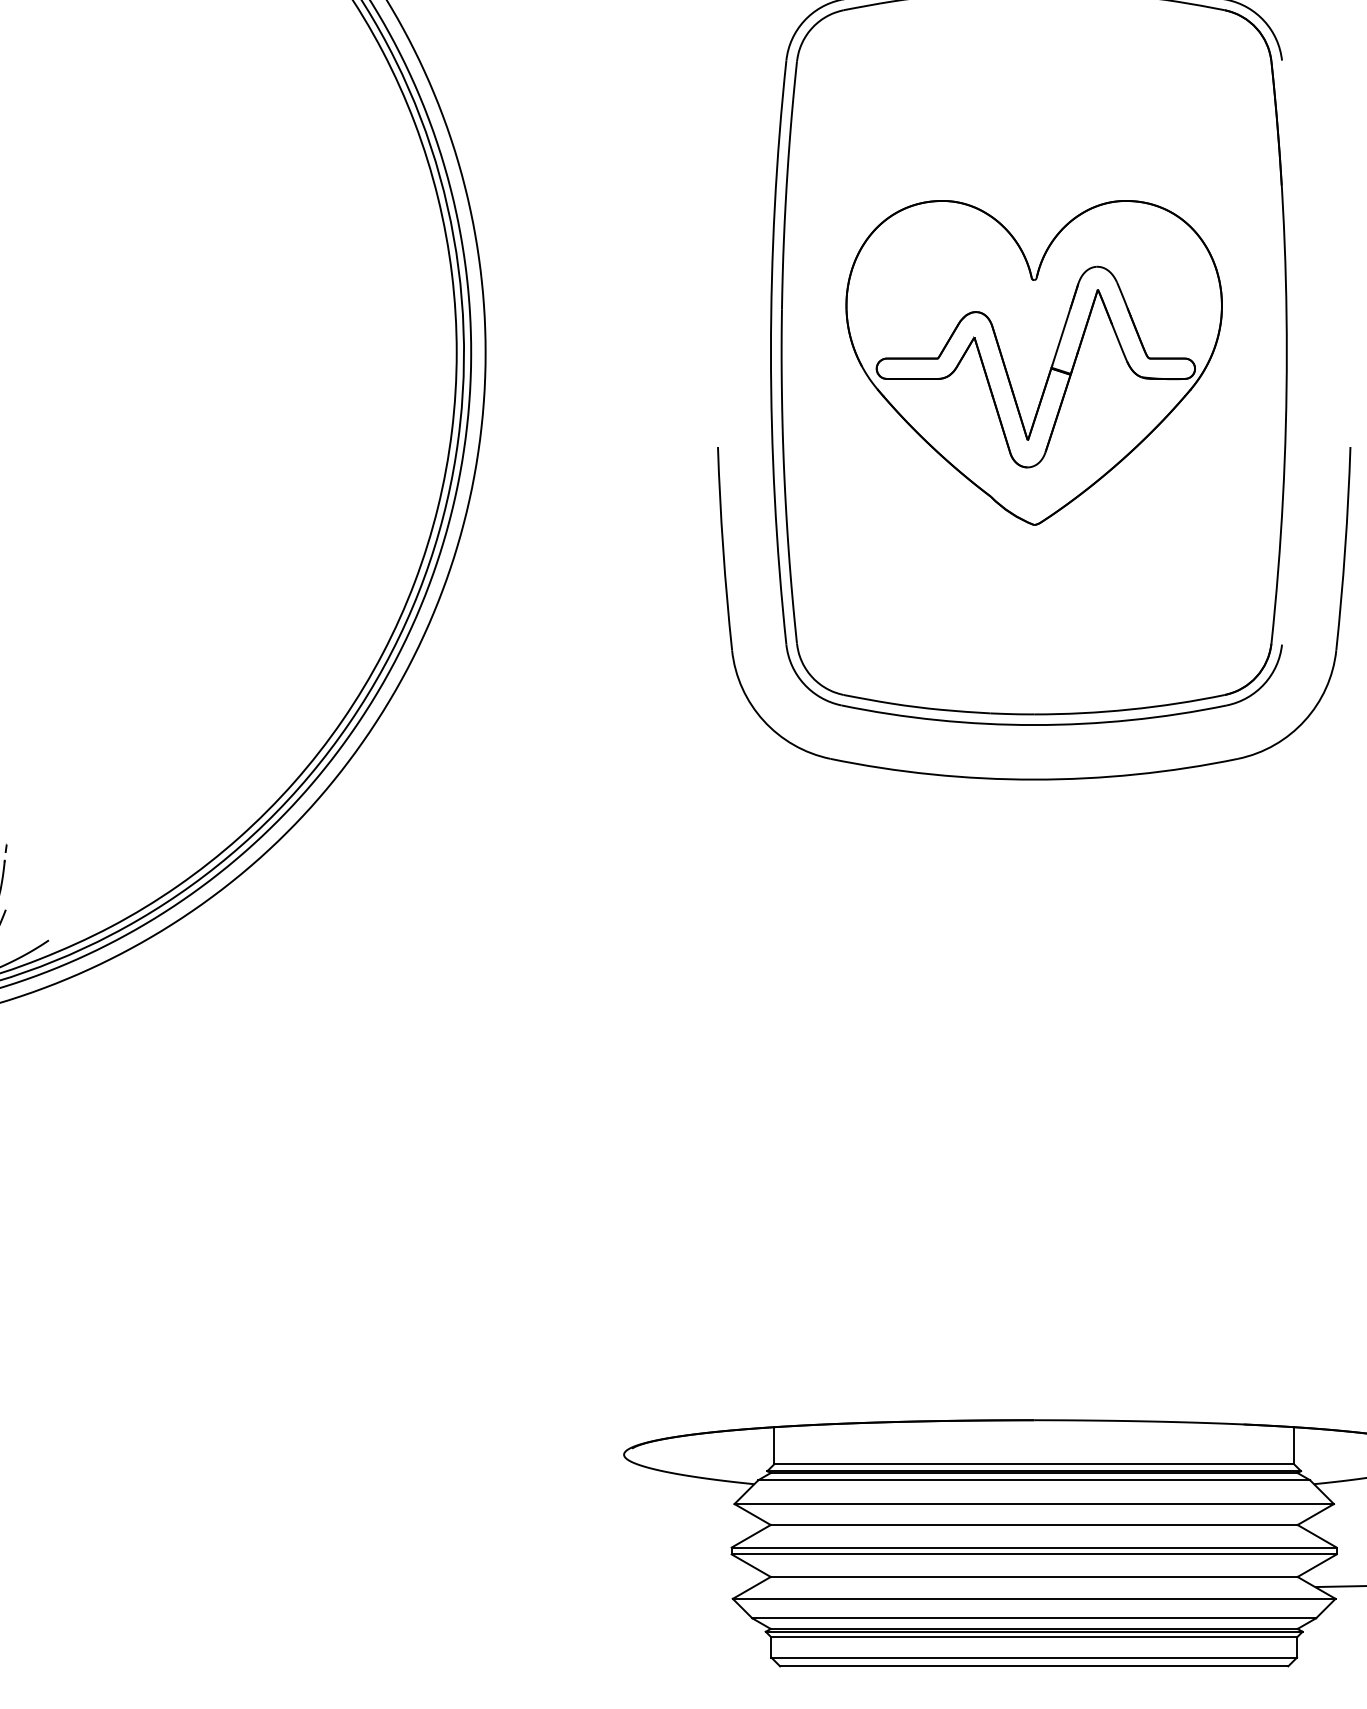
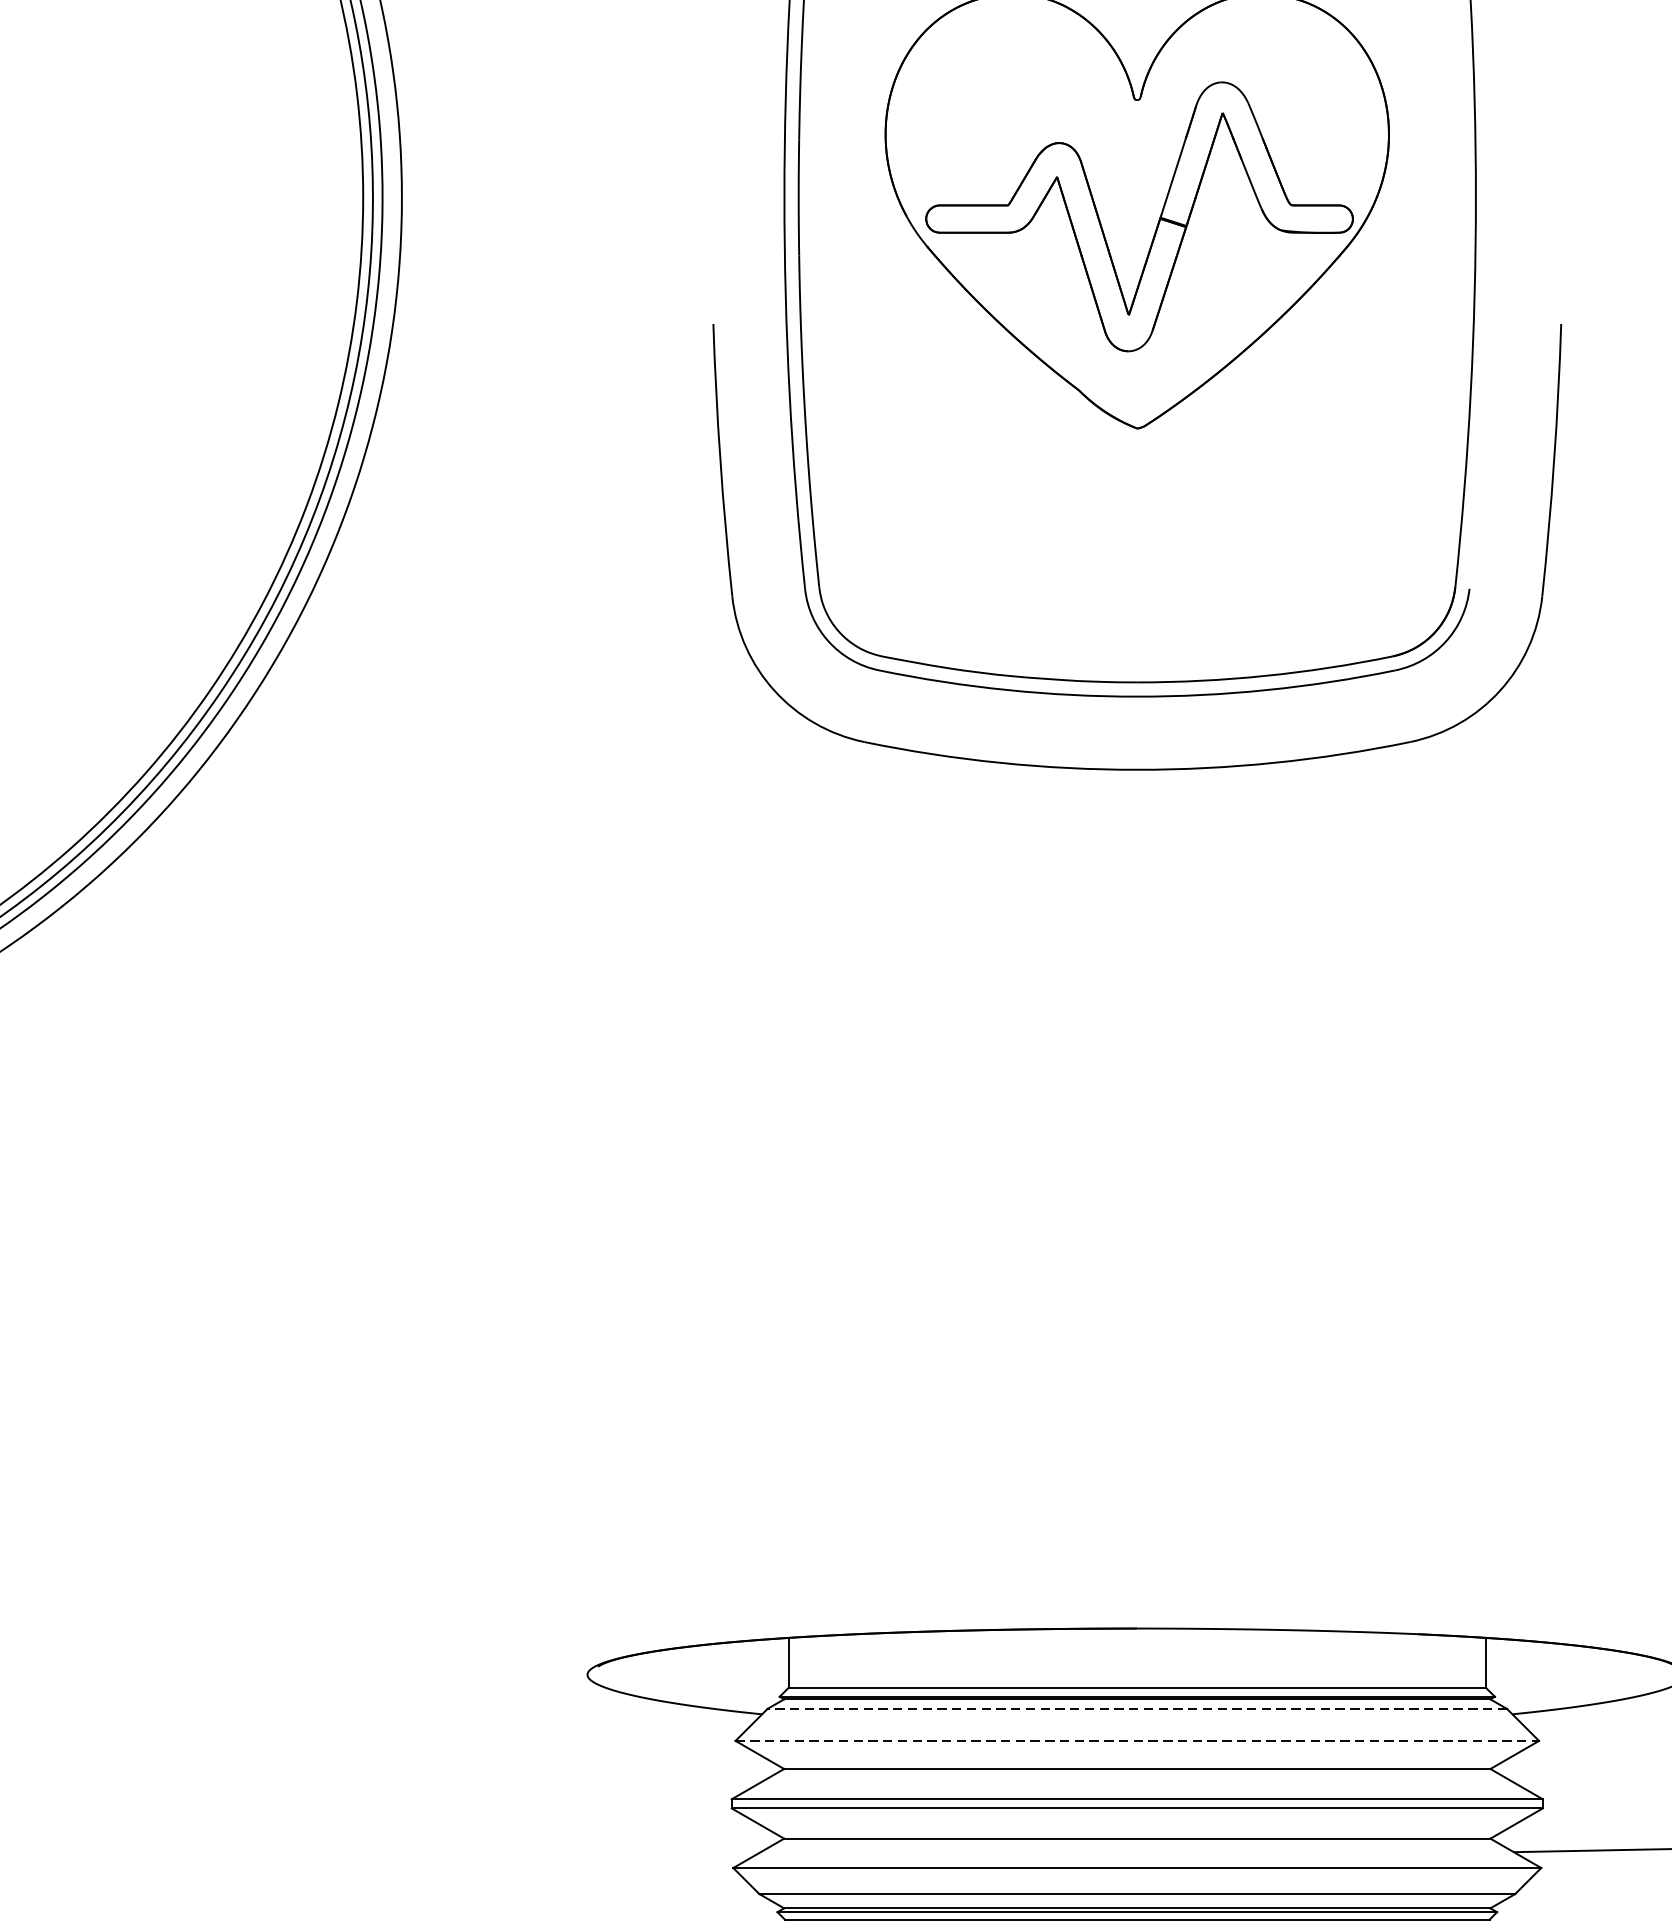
line: (1034, 1480) -> (1137, 1709), solid -> dashed
line: (1034, 1504) -> (1137, 1741), solid -> dashed

